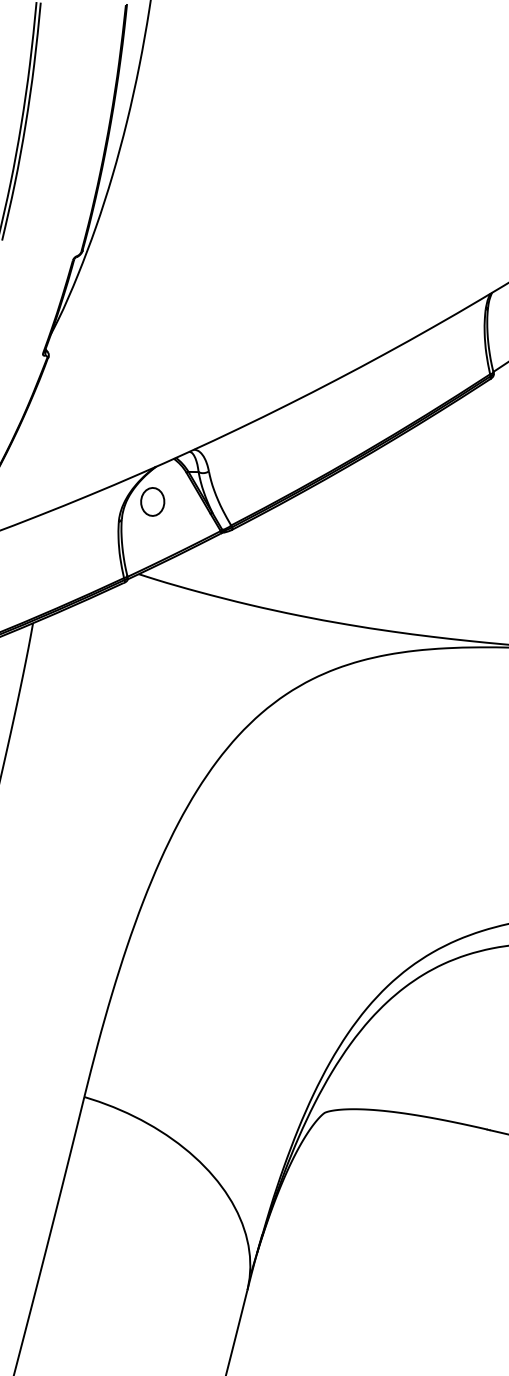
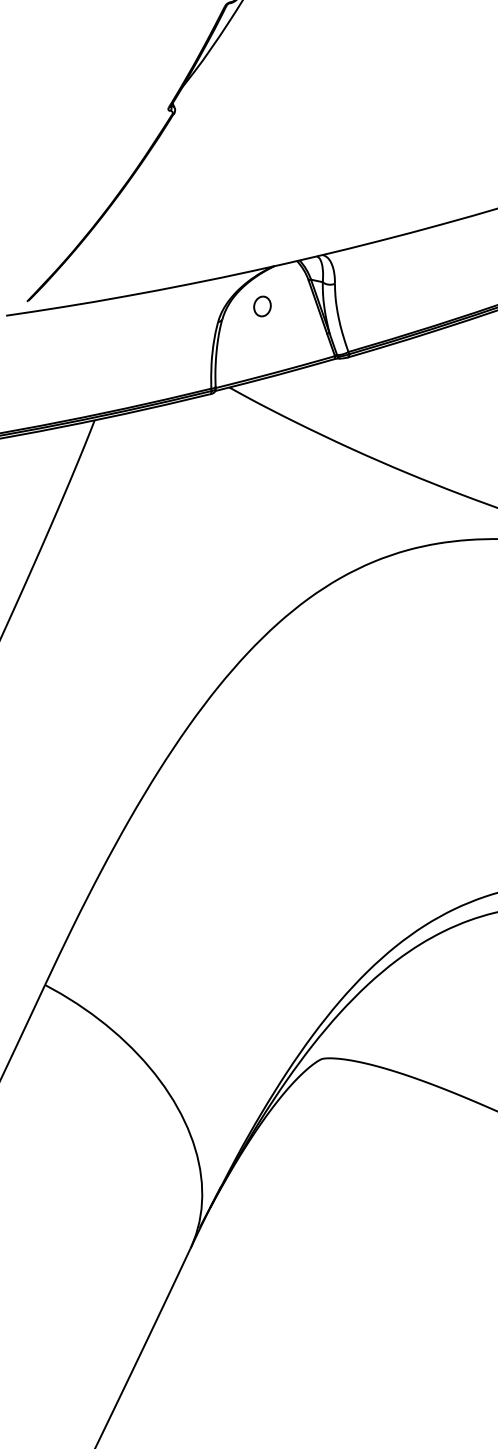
part: (152, 501) -> (262, 305), size x0.6

